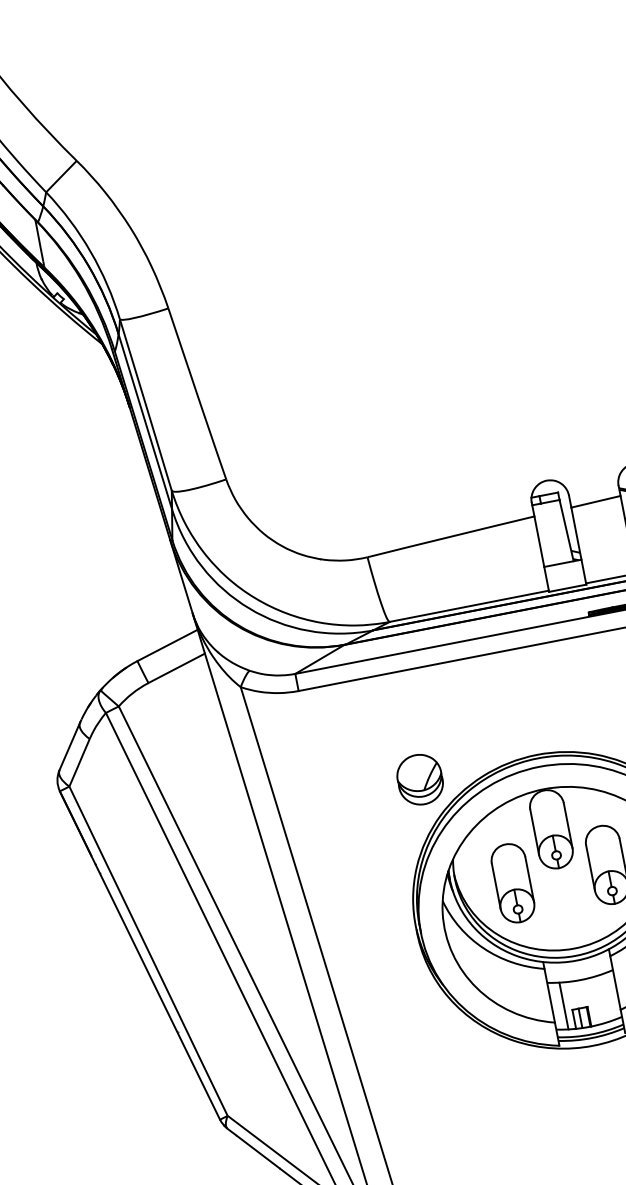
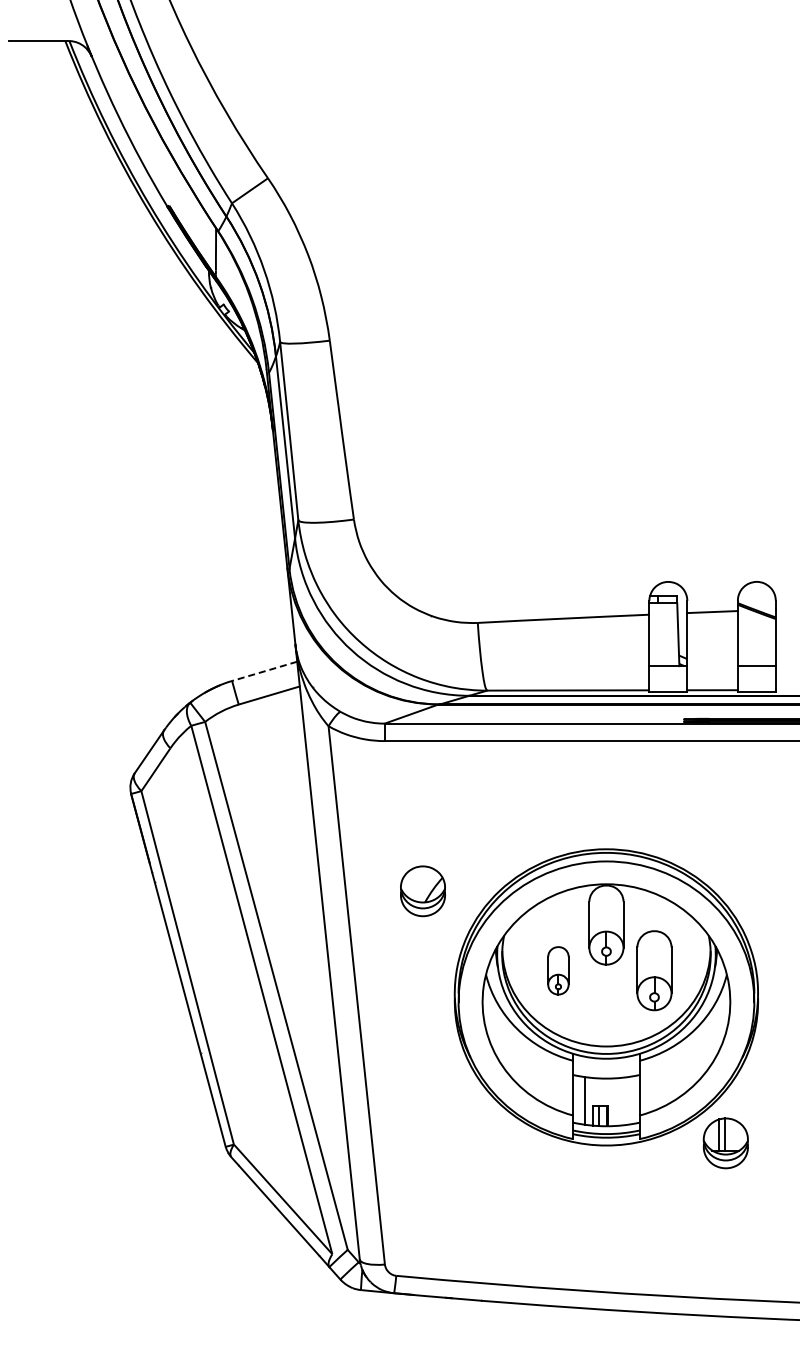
line: (167, 645) -> (264, 671), solid -> dashed
part: (419, 779) -> (422, 891), moved
part: (513, 883) -> (558, 970), size x0.6

